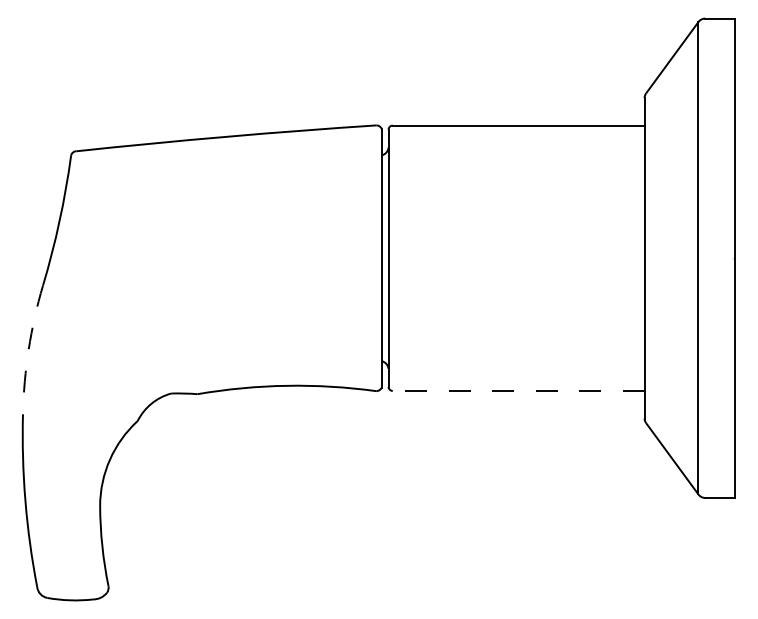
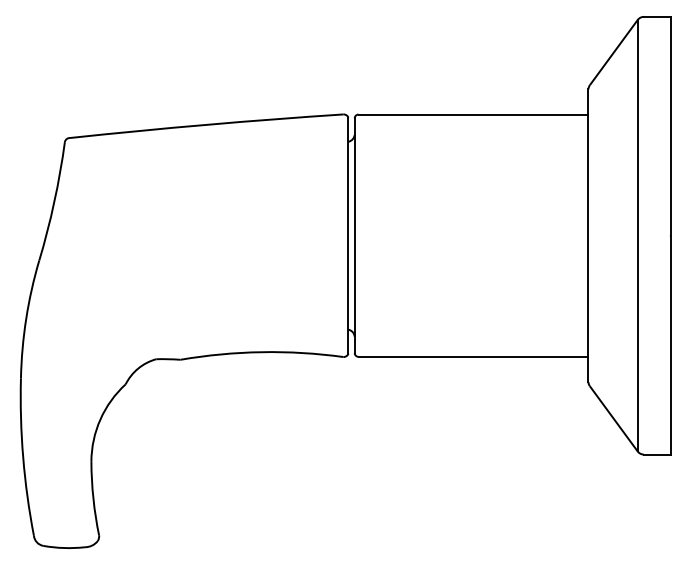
arc: (28, 349) -> (25, 319), dashed -> solid
line: (518, 390) -> (473, 356), dashed -> solid

